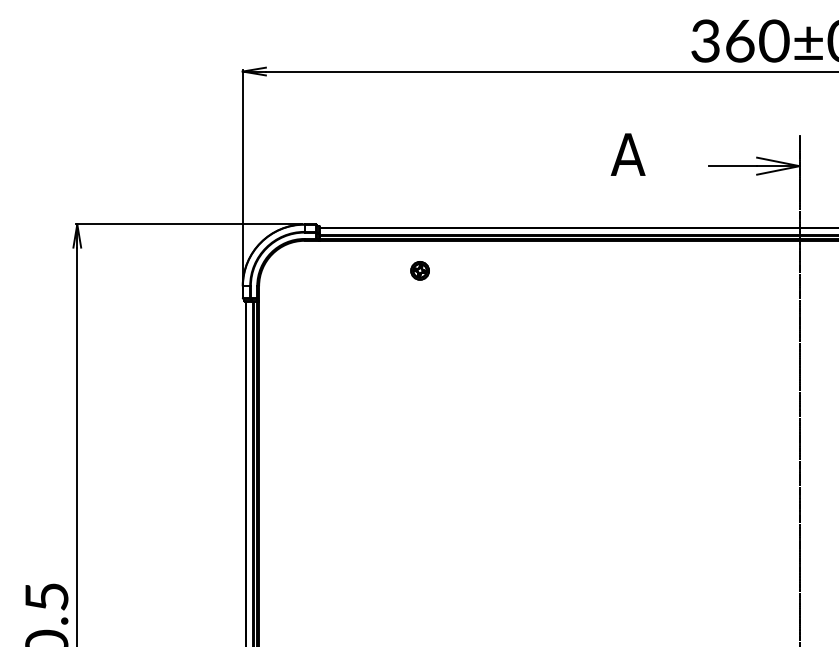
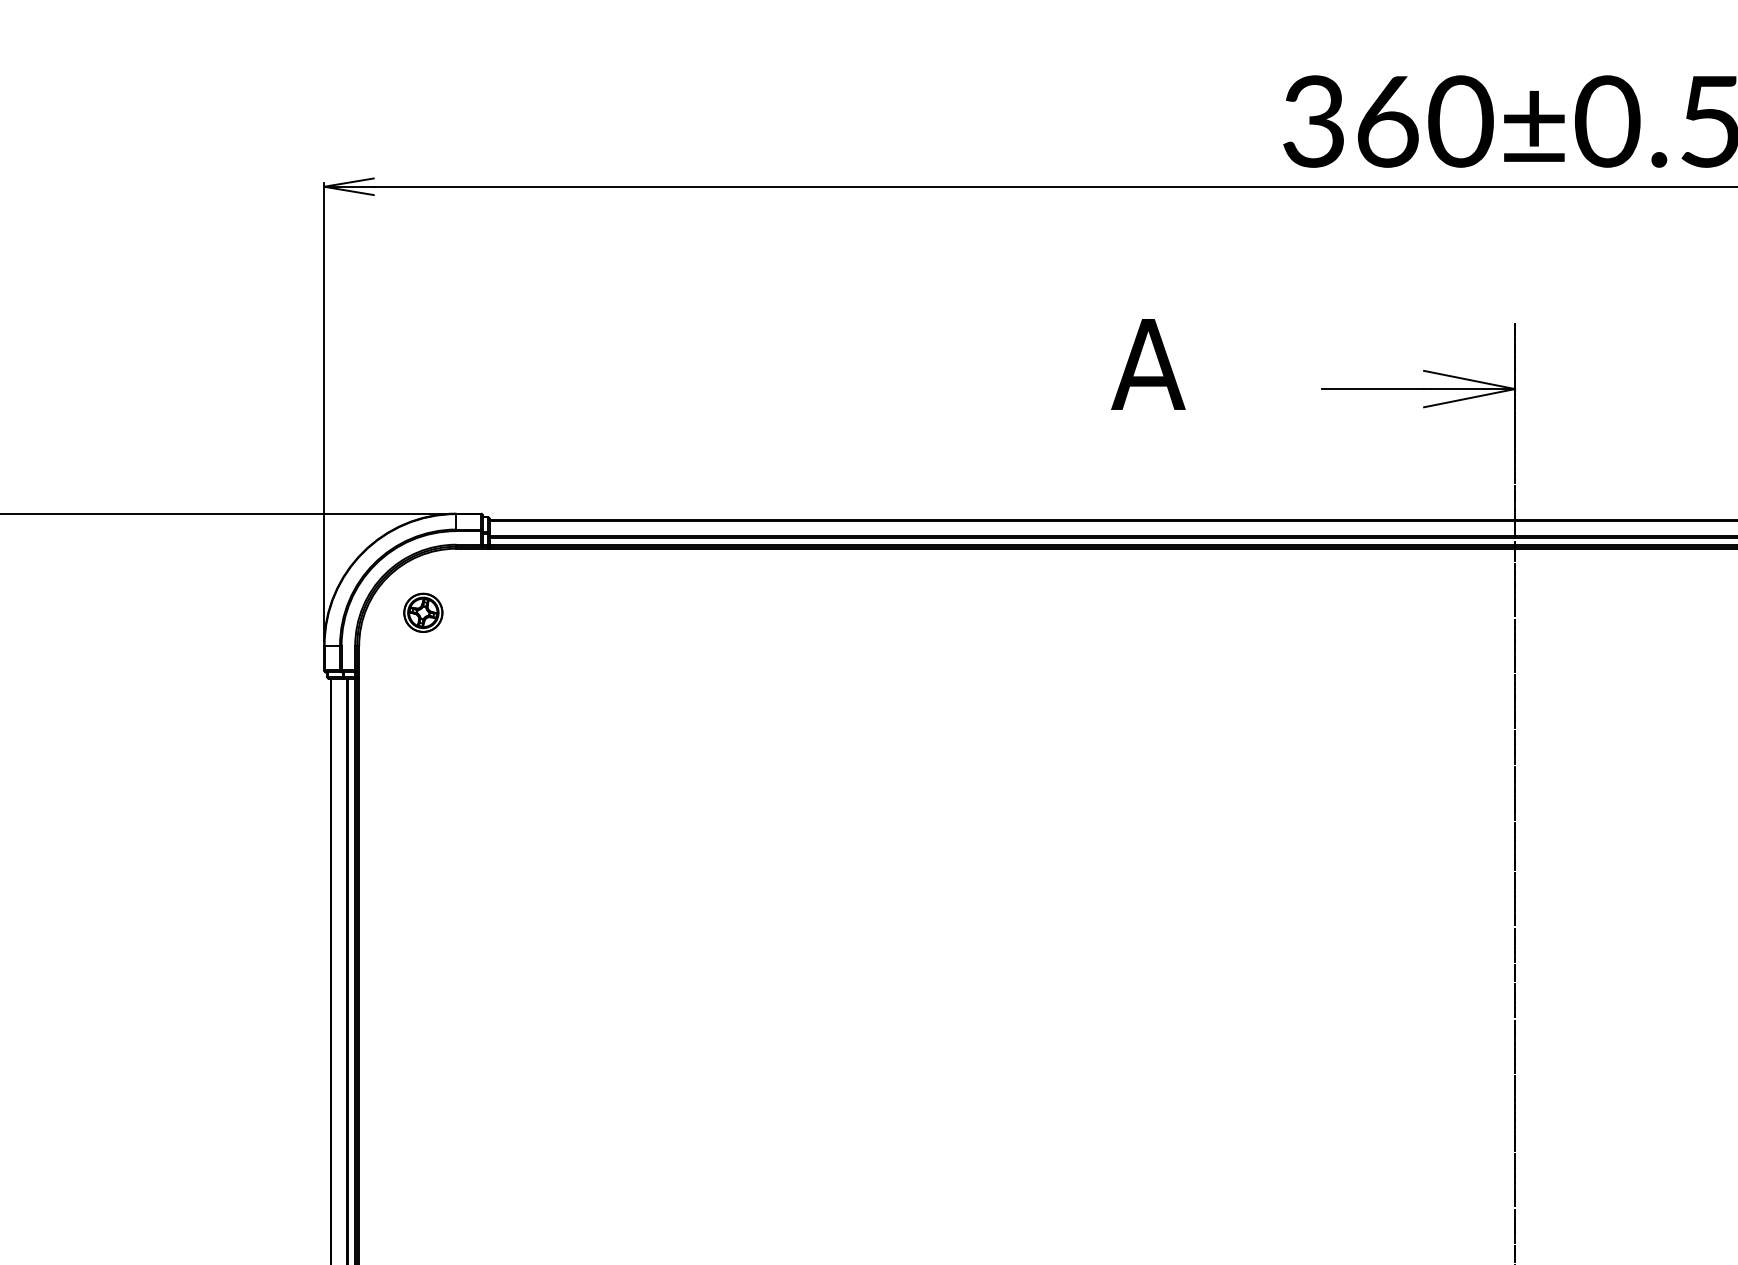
part: (419, 270) -> (422, 612), moved

